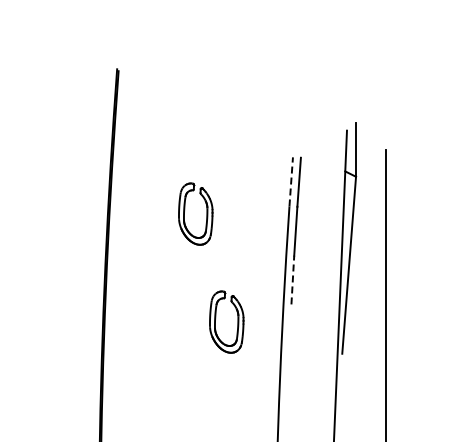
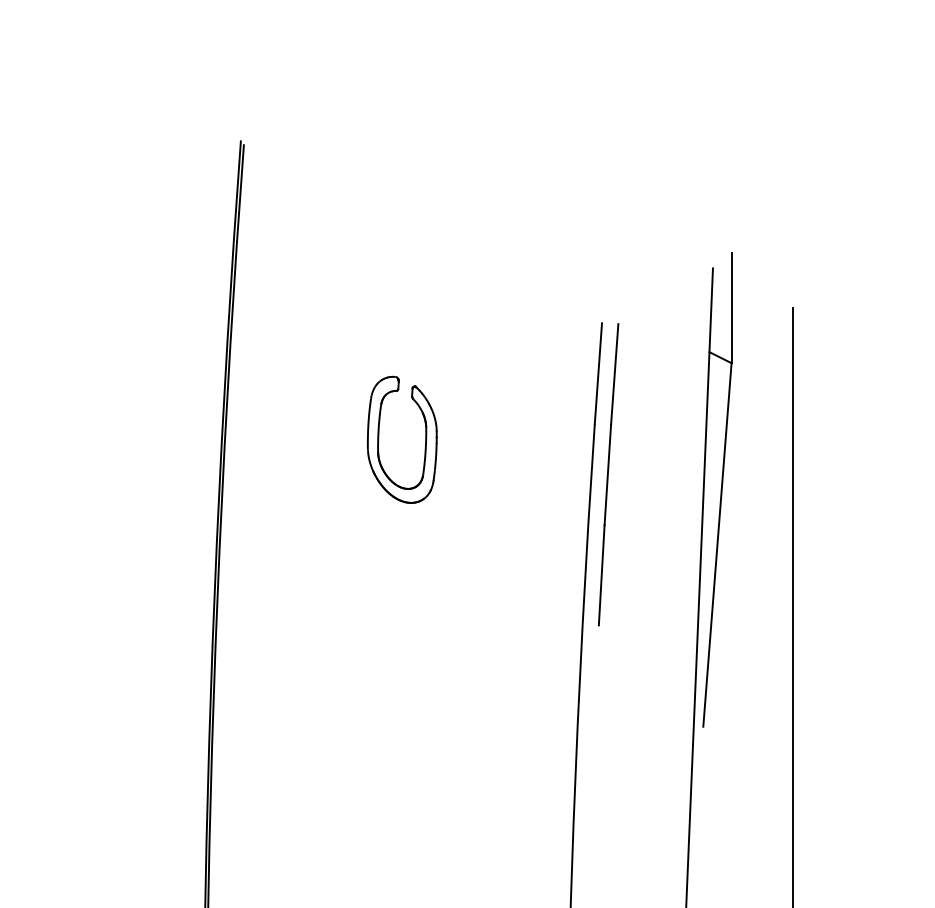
line: (291, 181) -> (598, 372), dashed -> solid
line: (292, 279) -> (601, 574), dashed -> solid
part: (216, 318) -> (444, 654), removed

